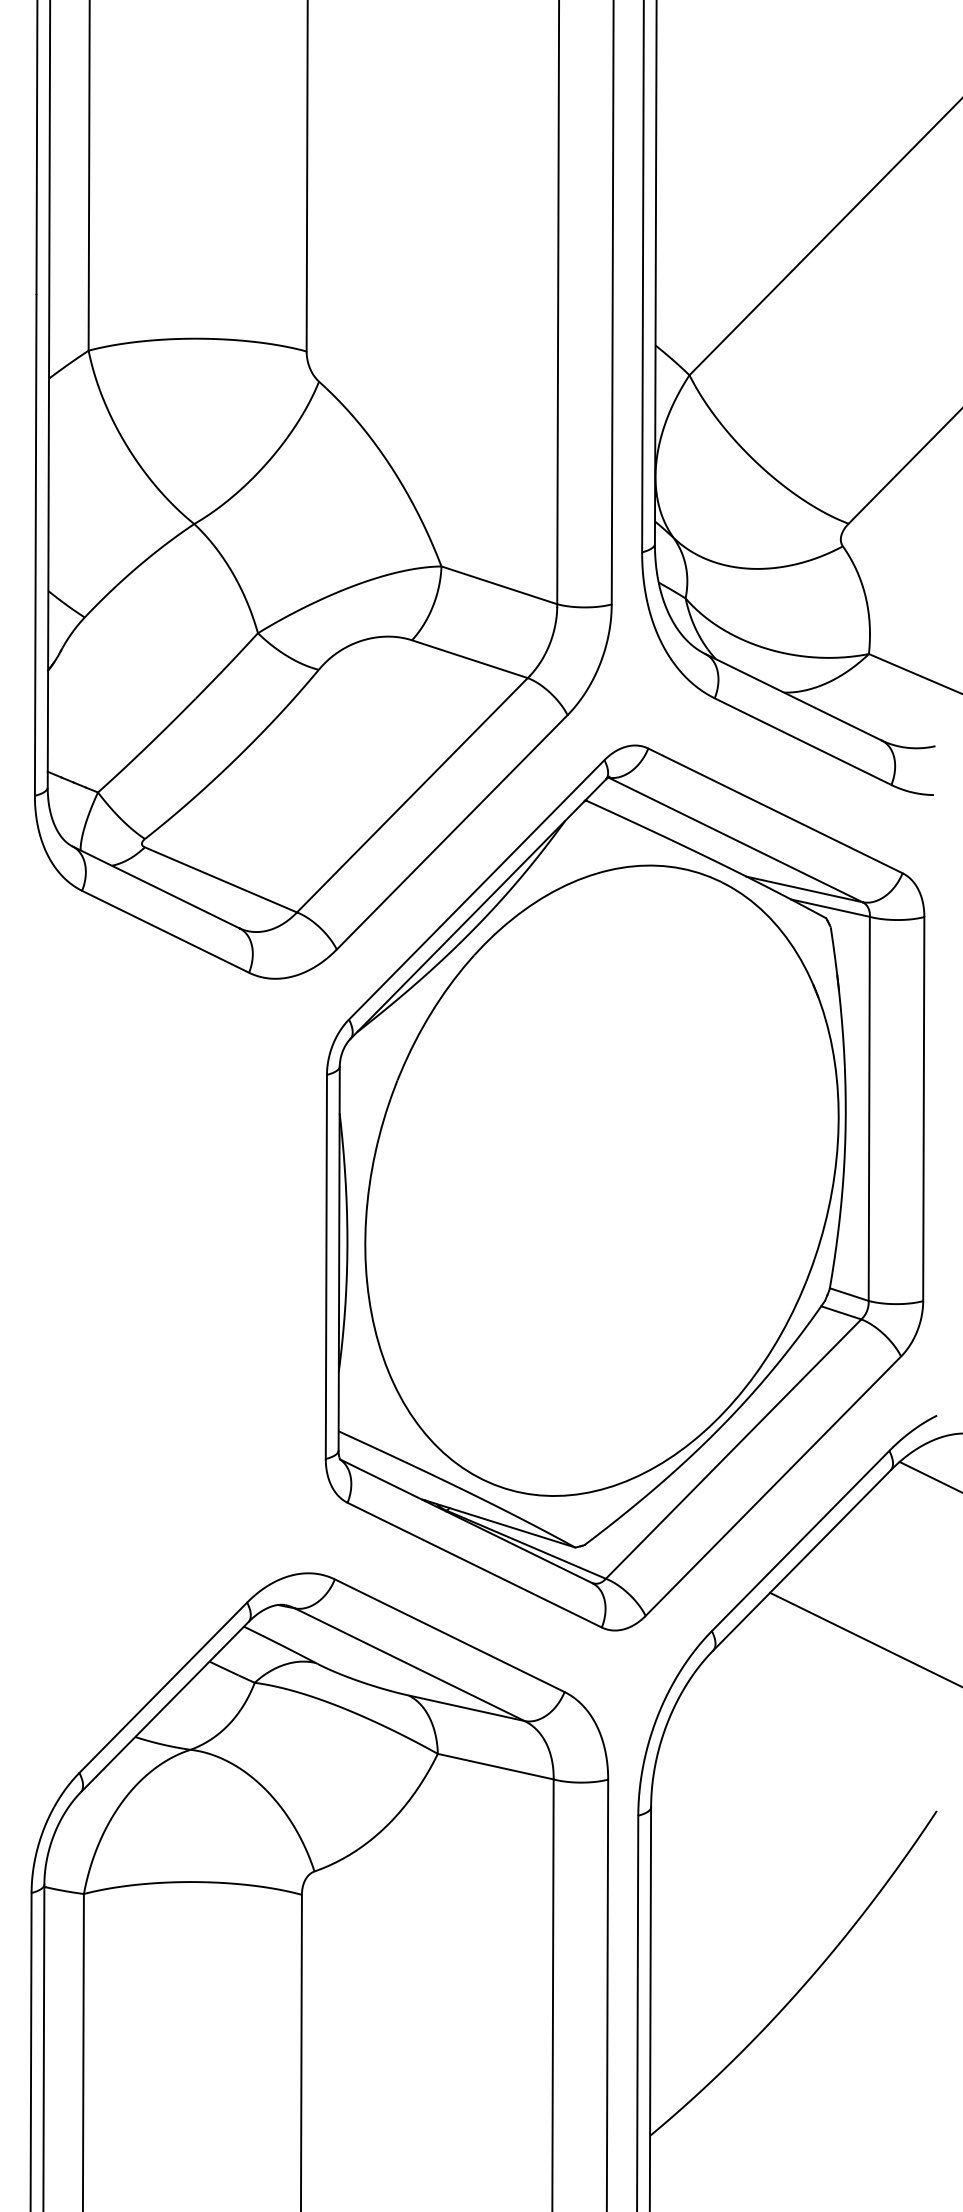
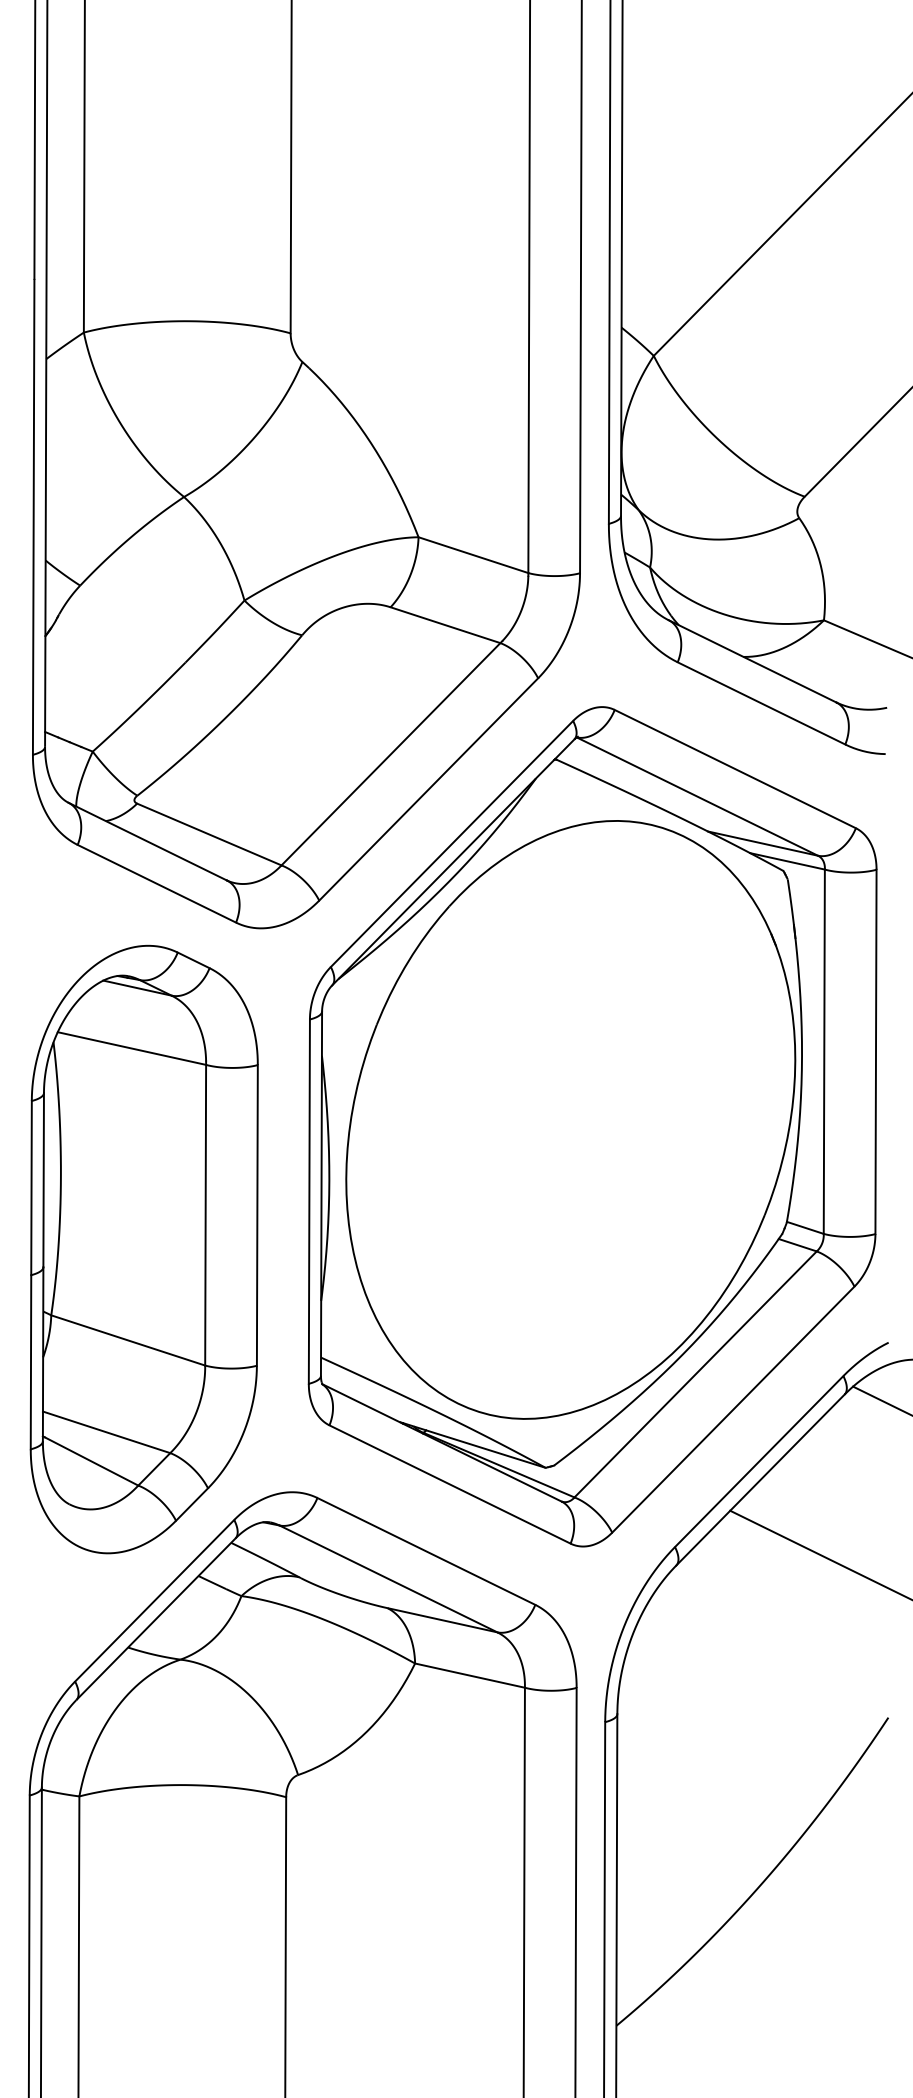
part: (151, 1317) -> (143, 1249), added

